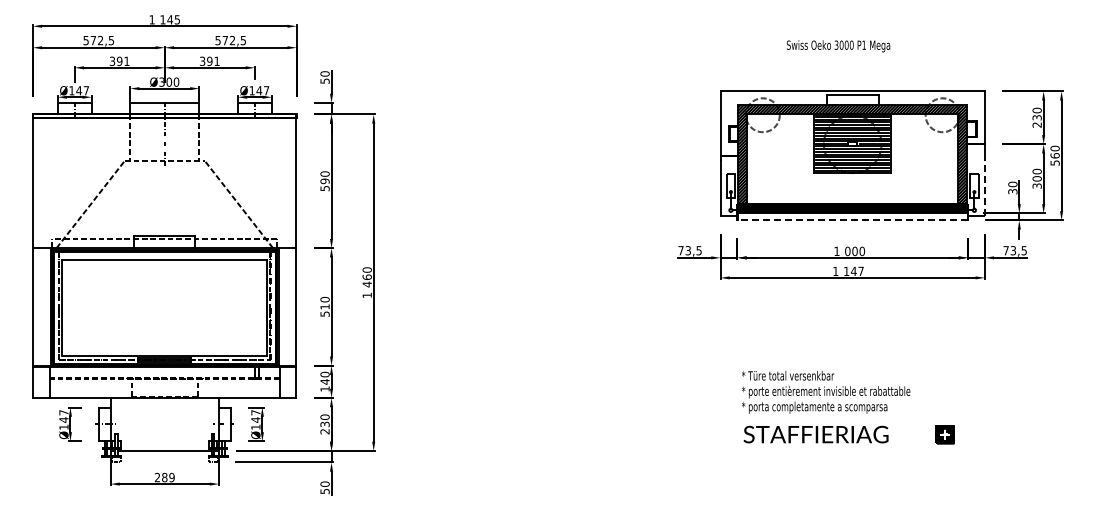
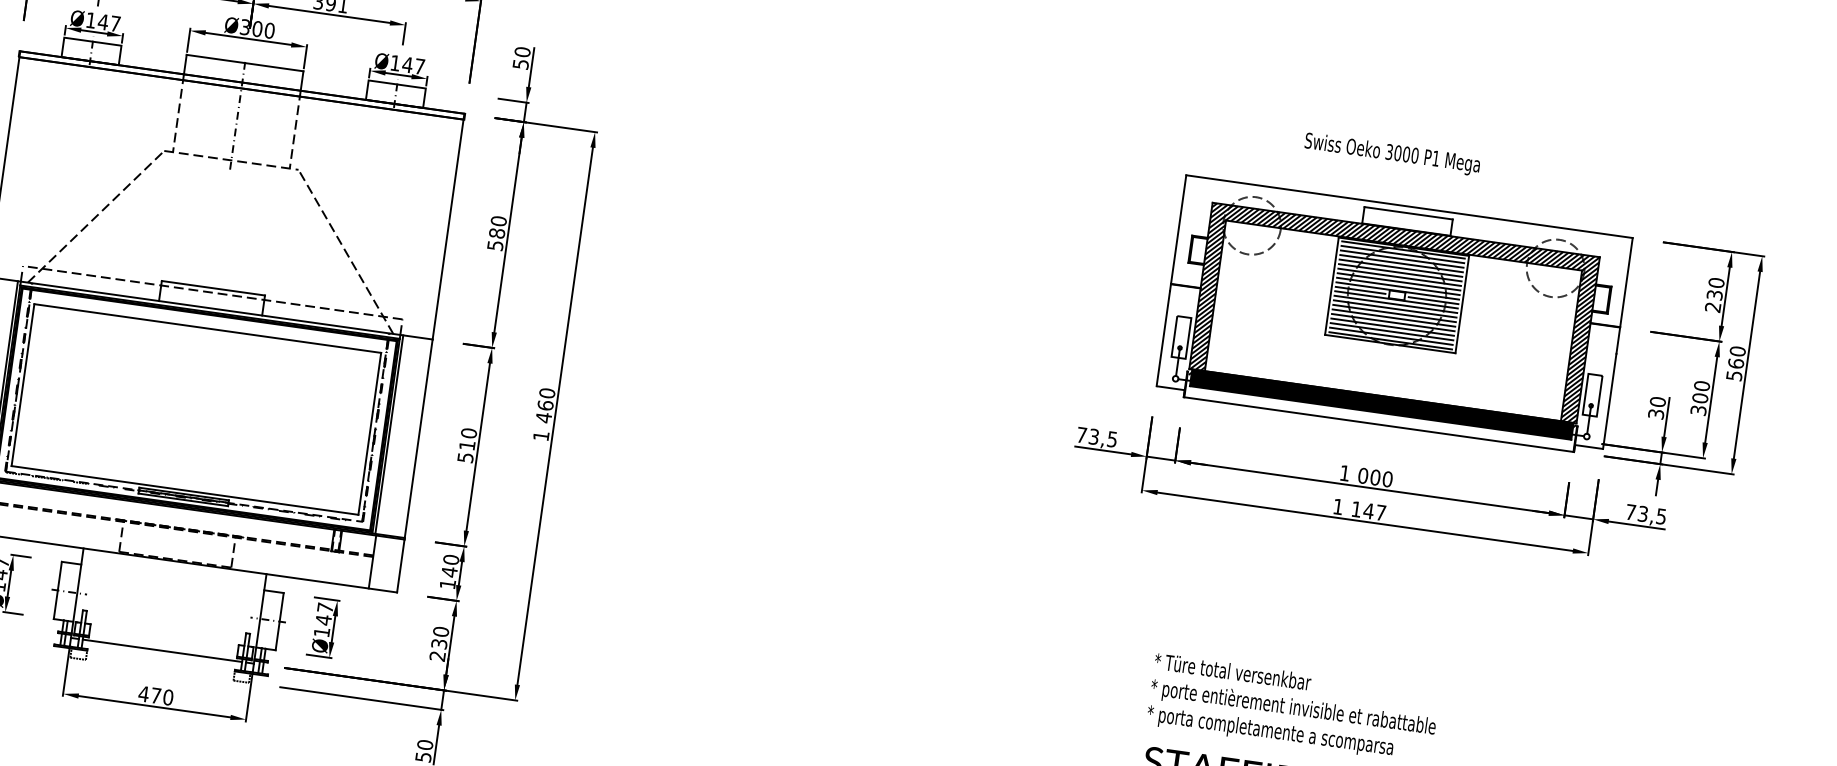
text: (838, 46) -> (1392, 154), moved
text: (324, 181) -> (496, 233), 590 -> 580
line: (984, 187) -> (1609, 400), dashed -> solid
line: (852, 220) -> (1378, 424), dashed -> solid
text: (164, 477) -> (155, 695), 289 -> 470

